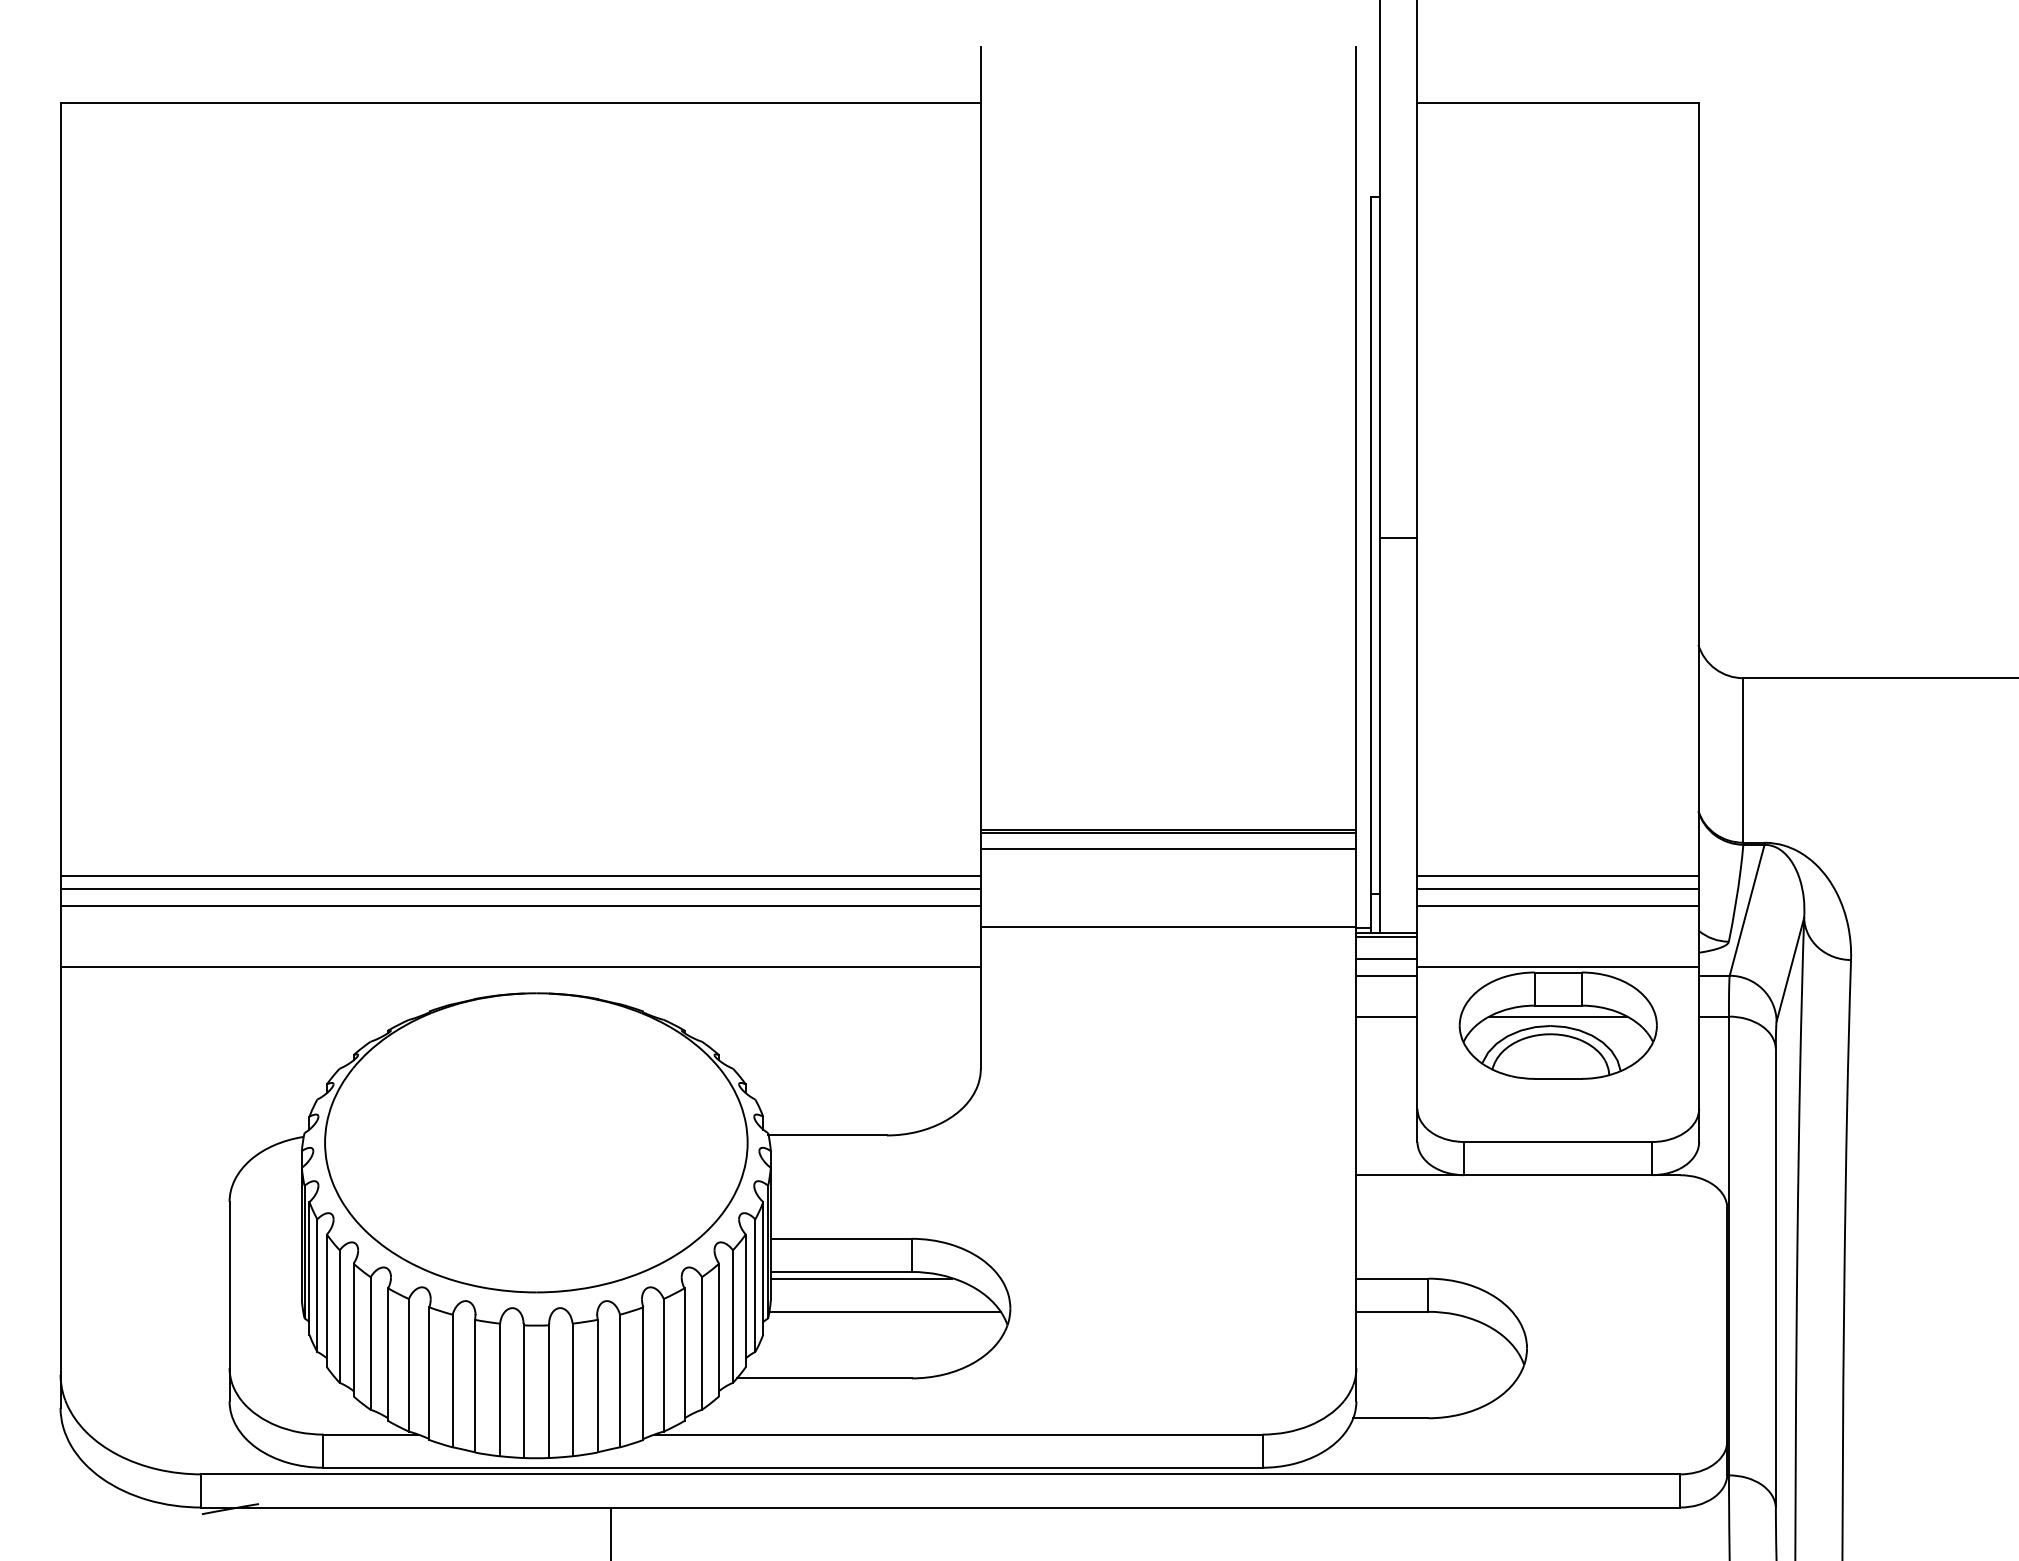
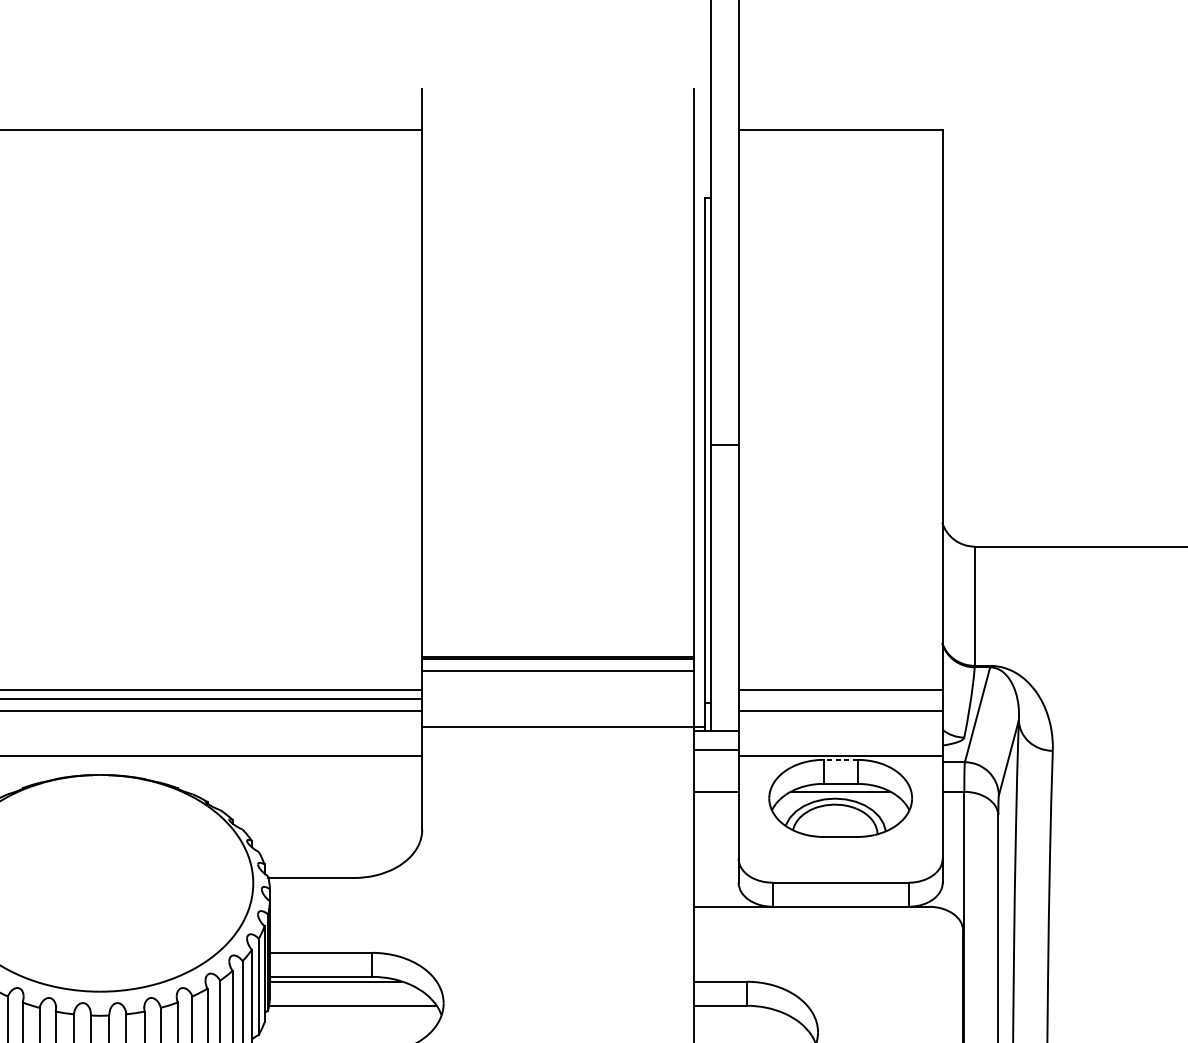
line: (1558, 888) -> (840, 699), removed
line: (1386, 936) -> (716, 733), removed
line: (1557, 972) -> (840, 759), solid -> dashed
line: (1386, 975) -> (716, 762), removed

